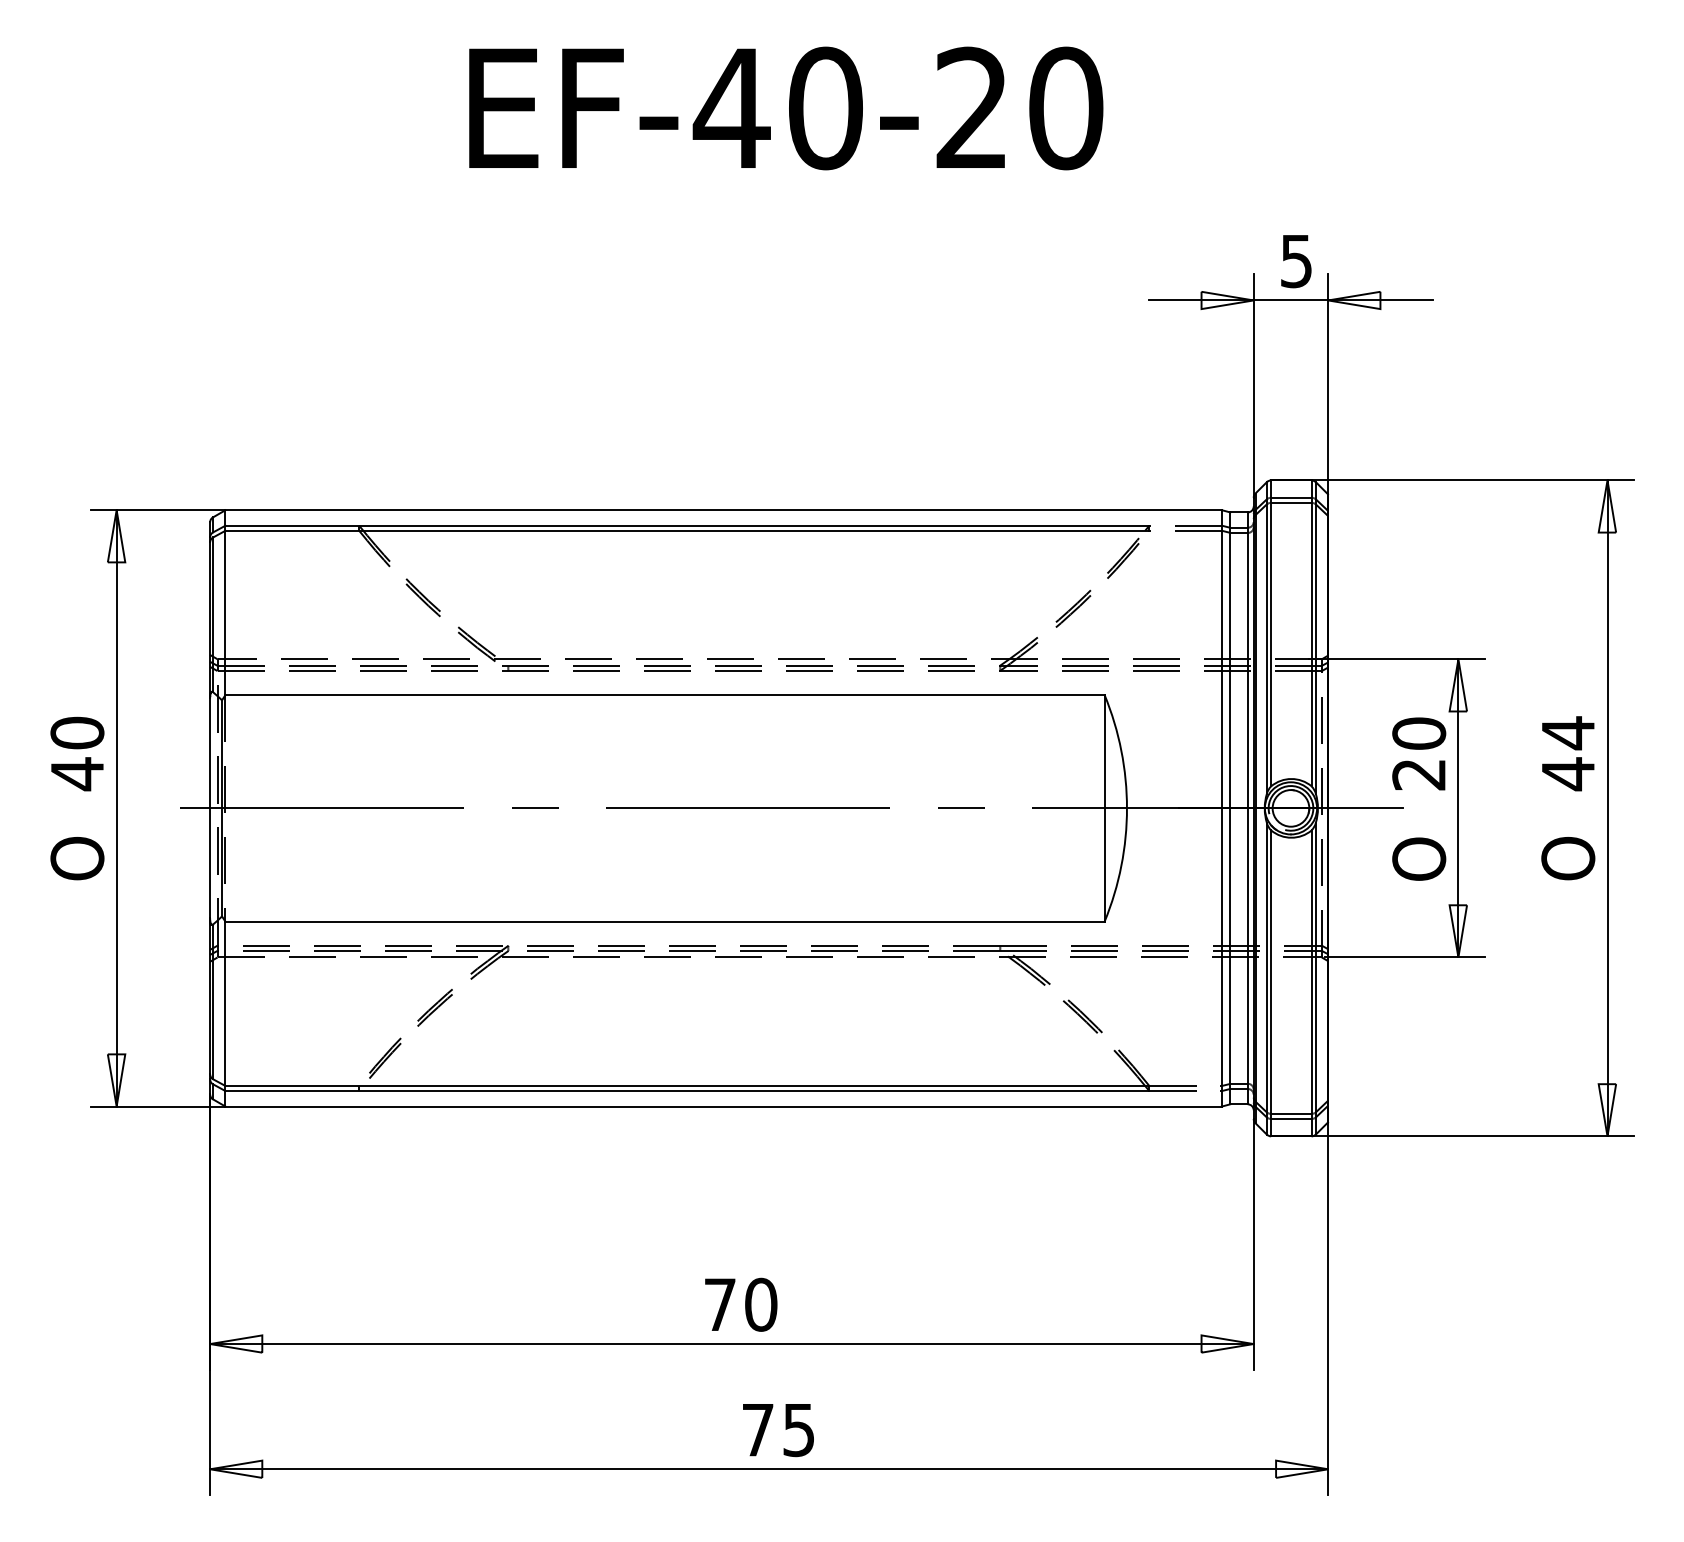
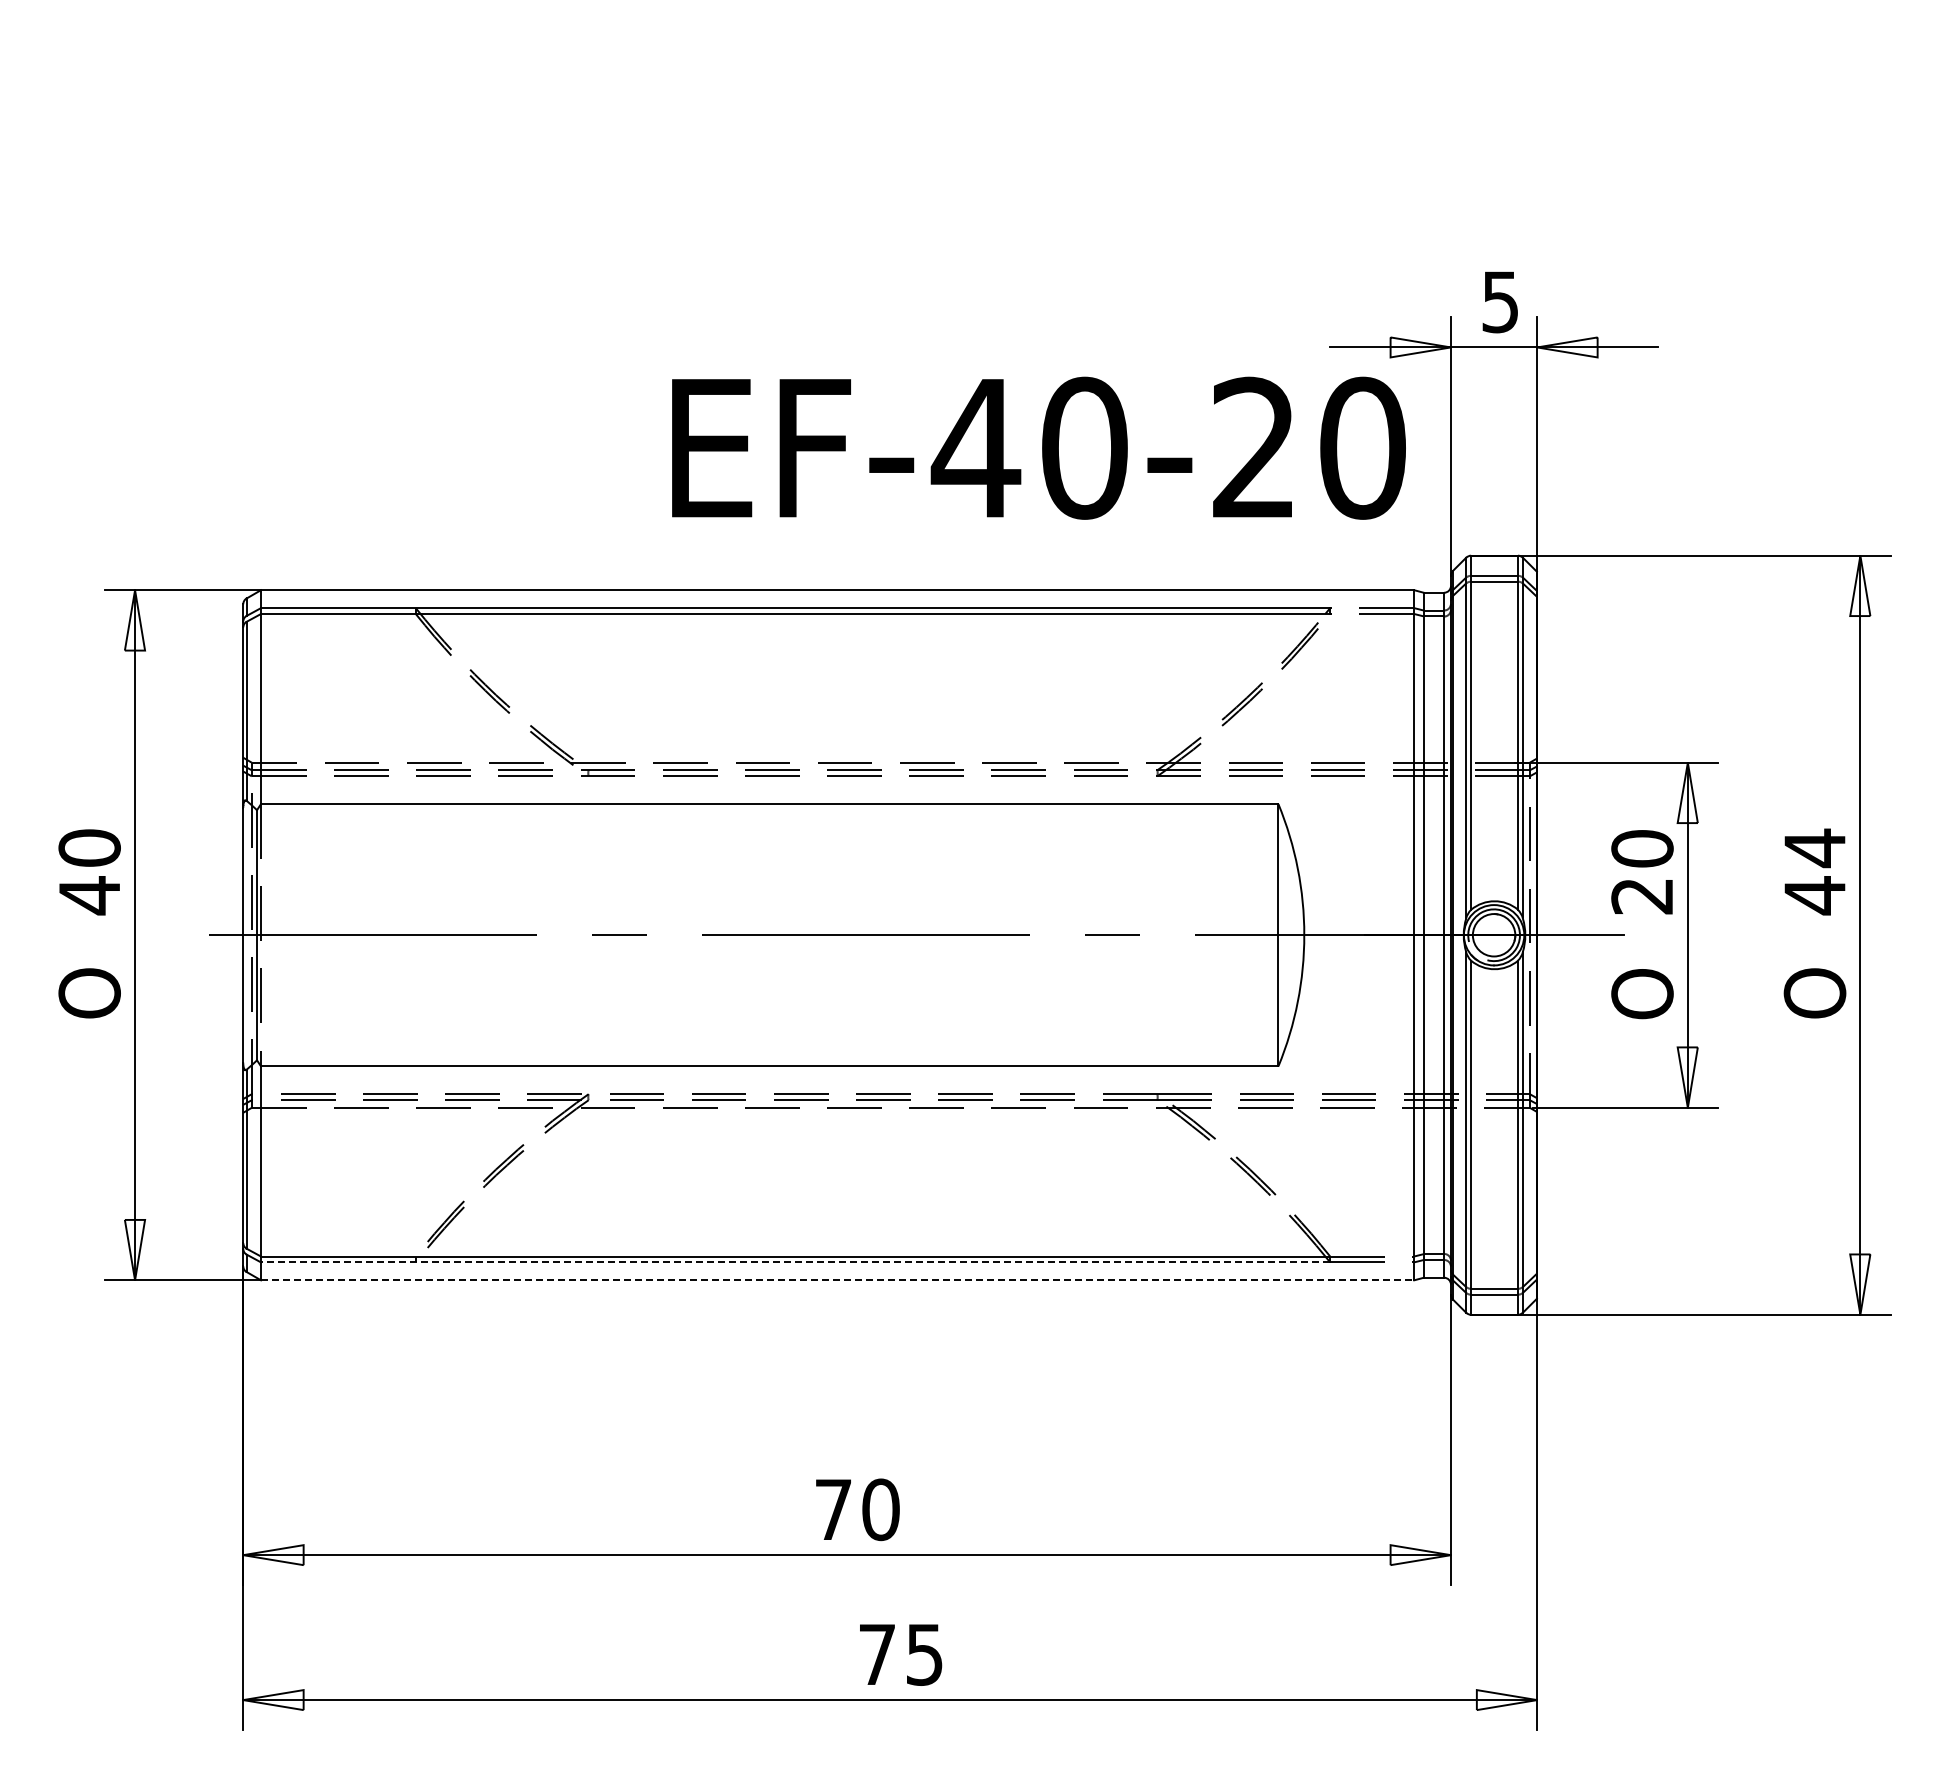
text: (785, 107) -> (1038, 447), moved
line: (687, 1091) -> (795, 1262), solid -> dashed
line: (723, 1106) -> (837, 1280), solid -> dashed

